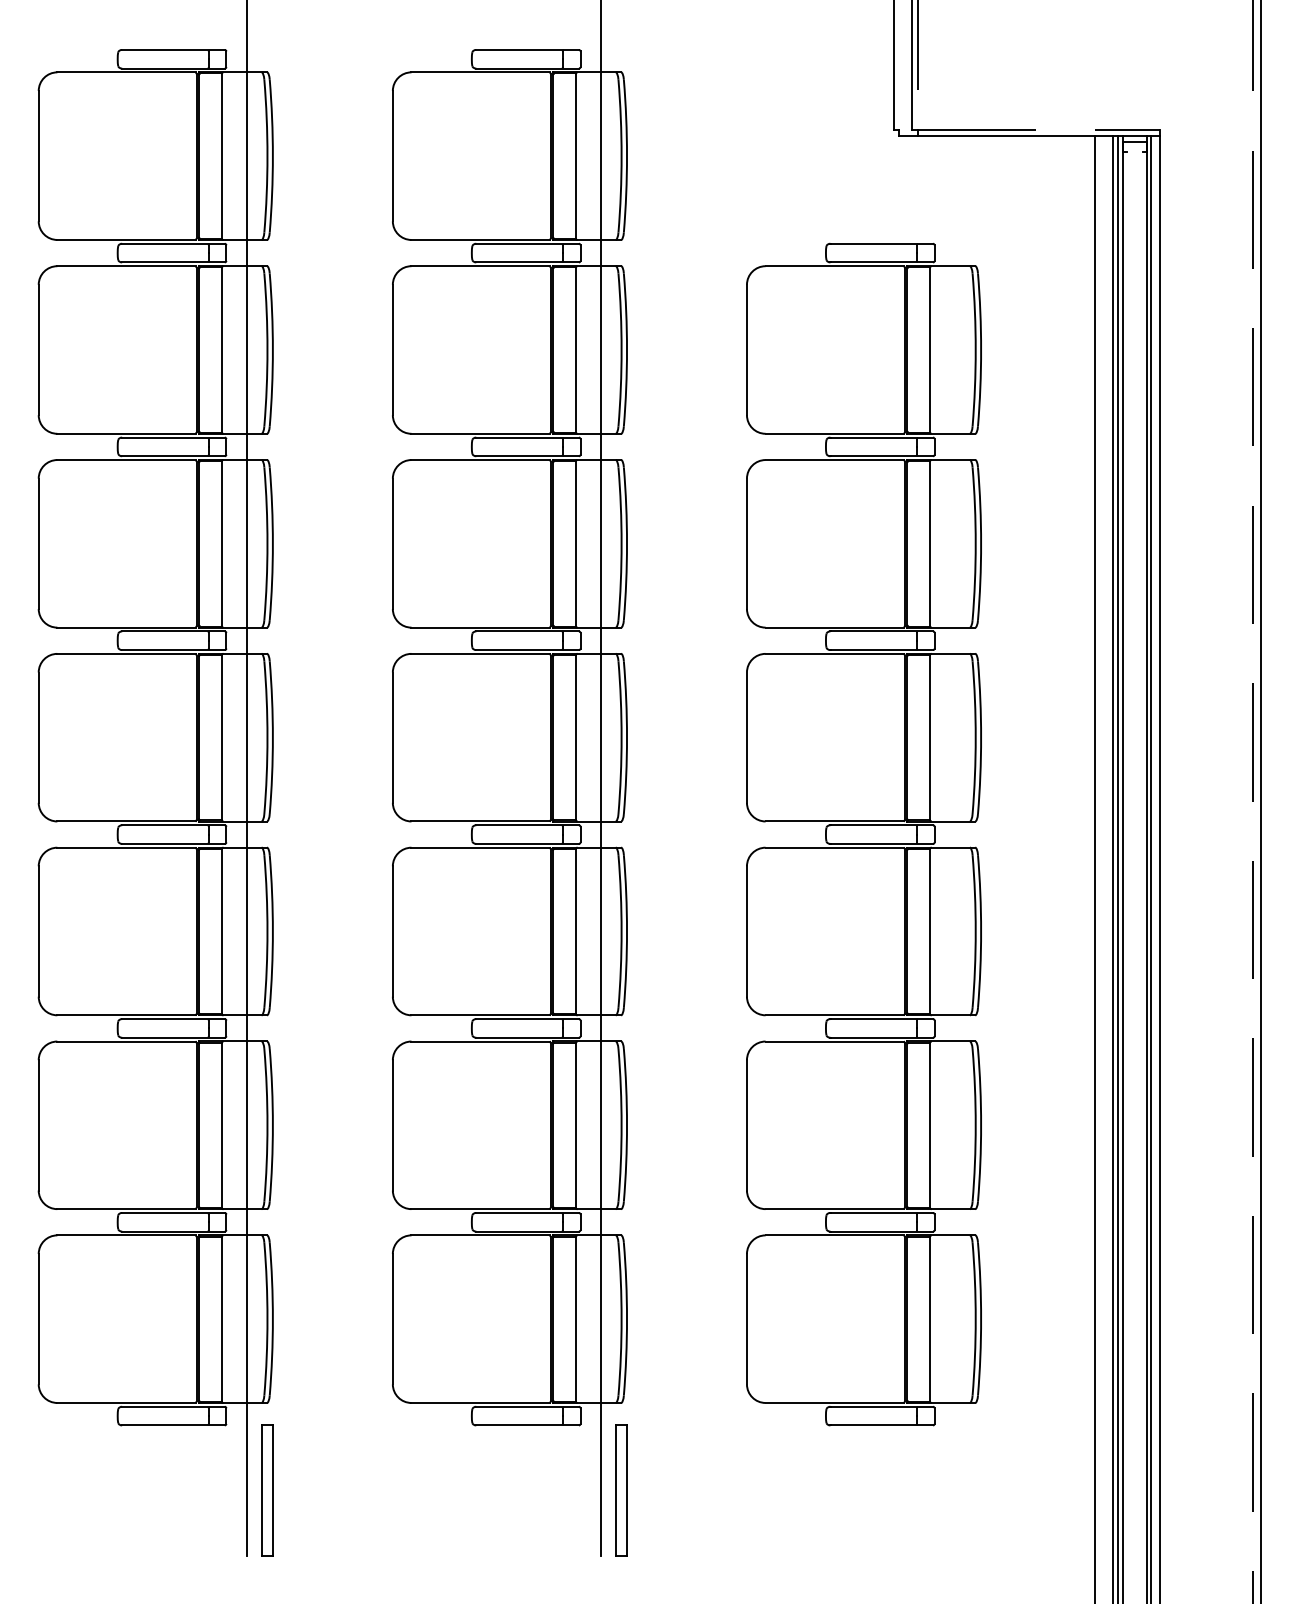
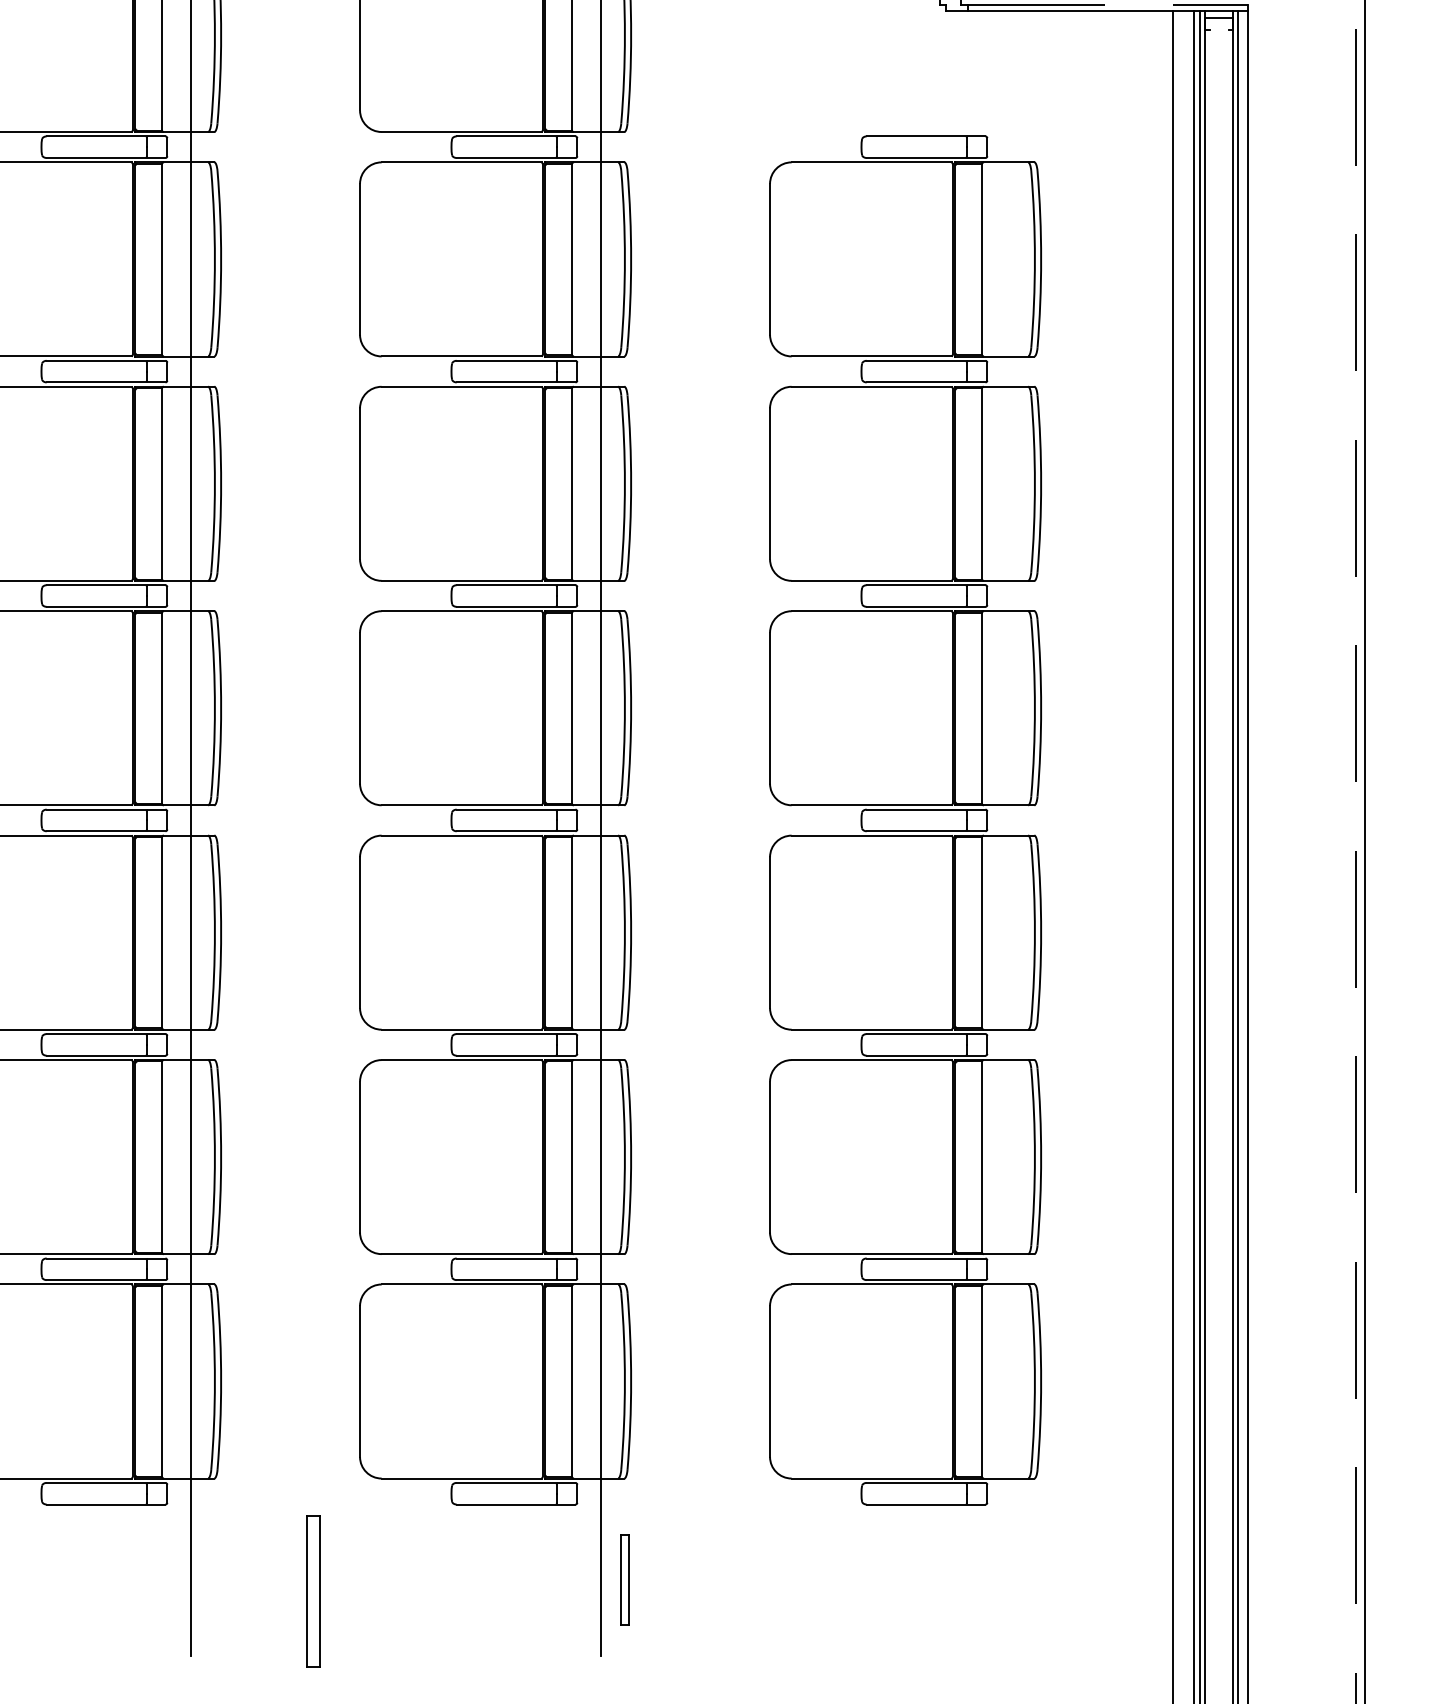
part: (267, 1490) -> (313, 1591), moved
part: (621, 1490) -> (624, 1579), size x0.6

